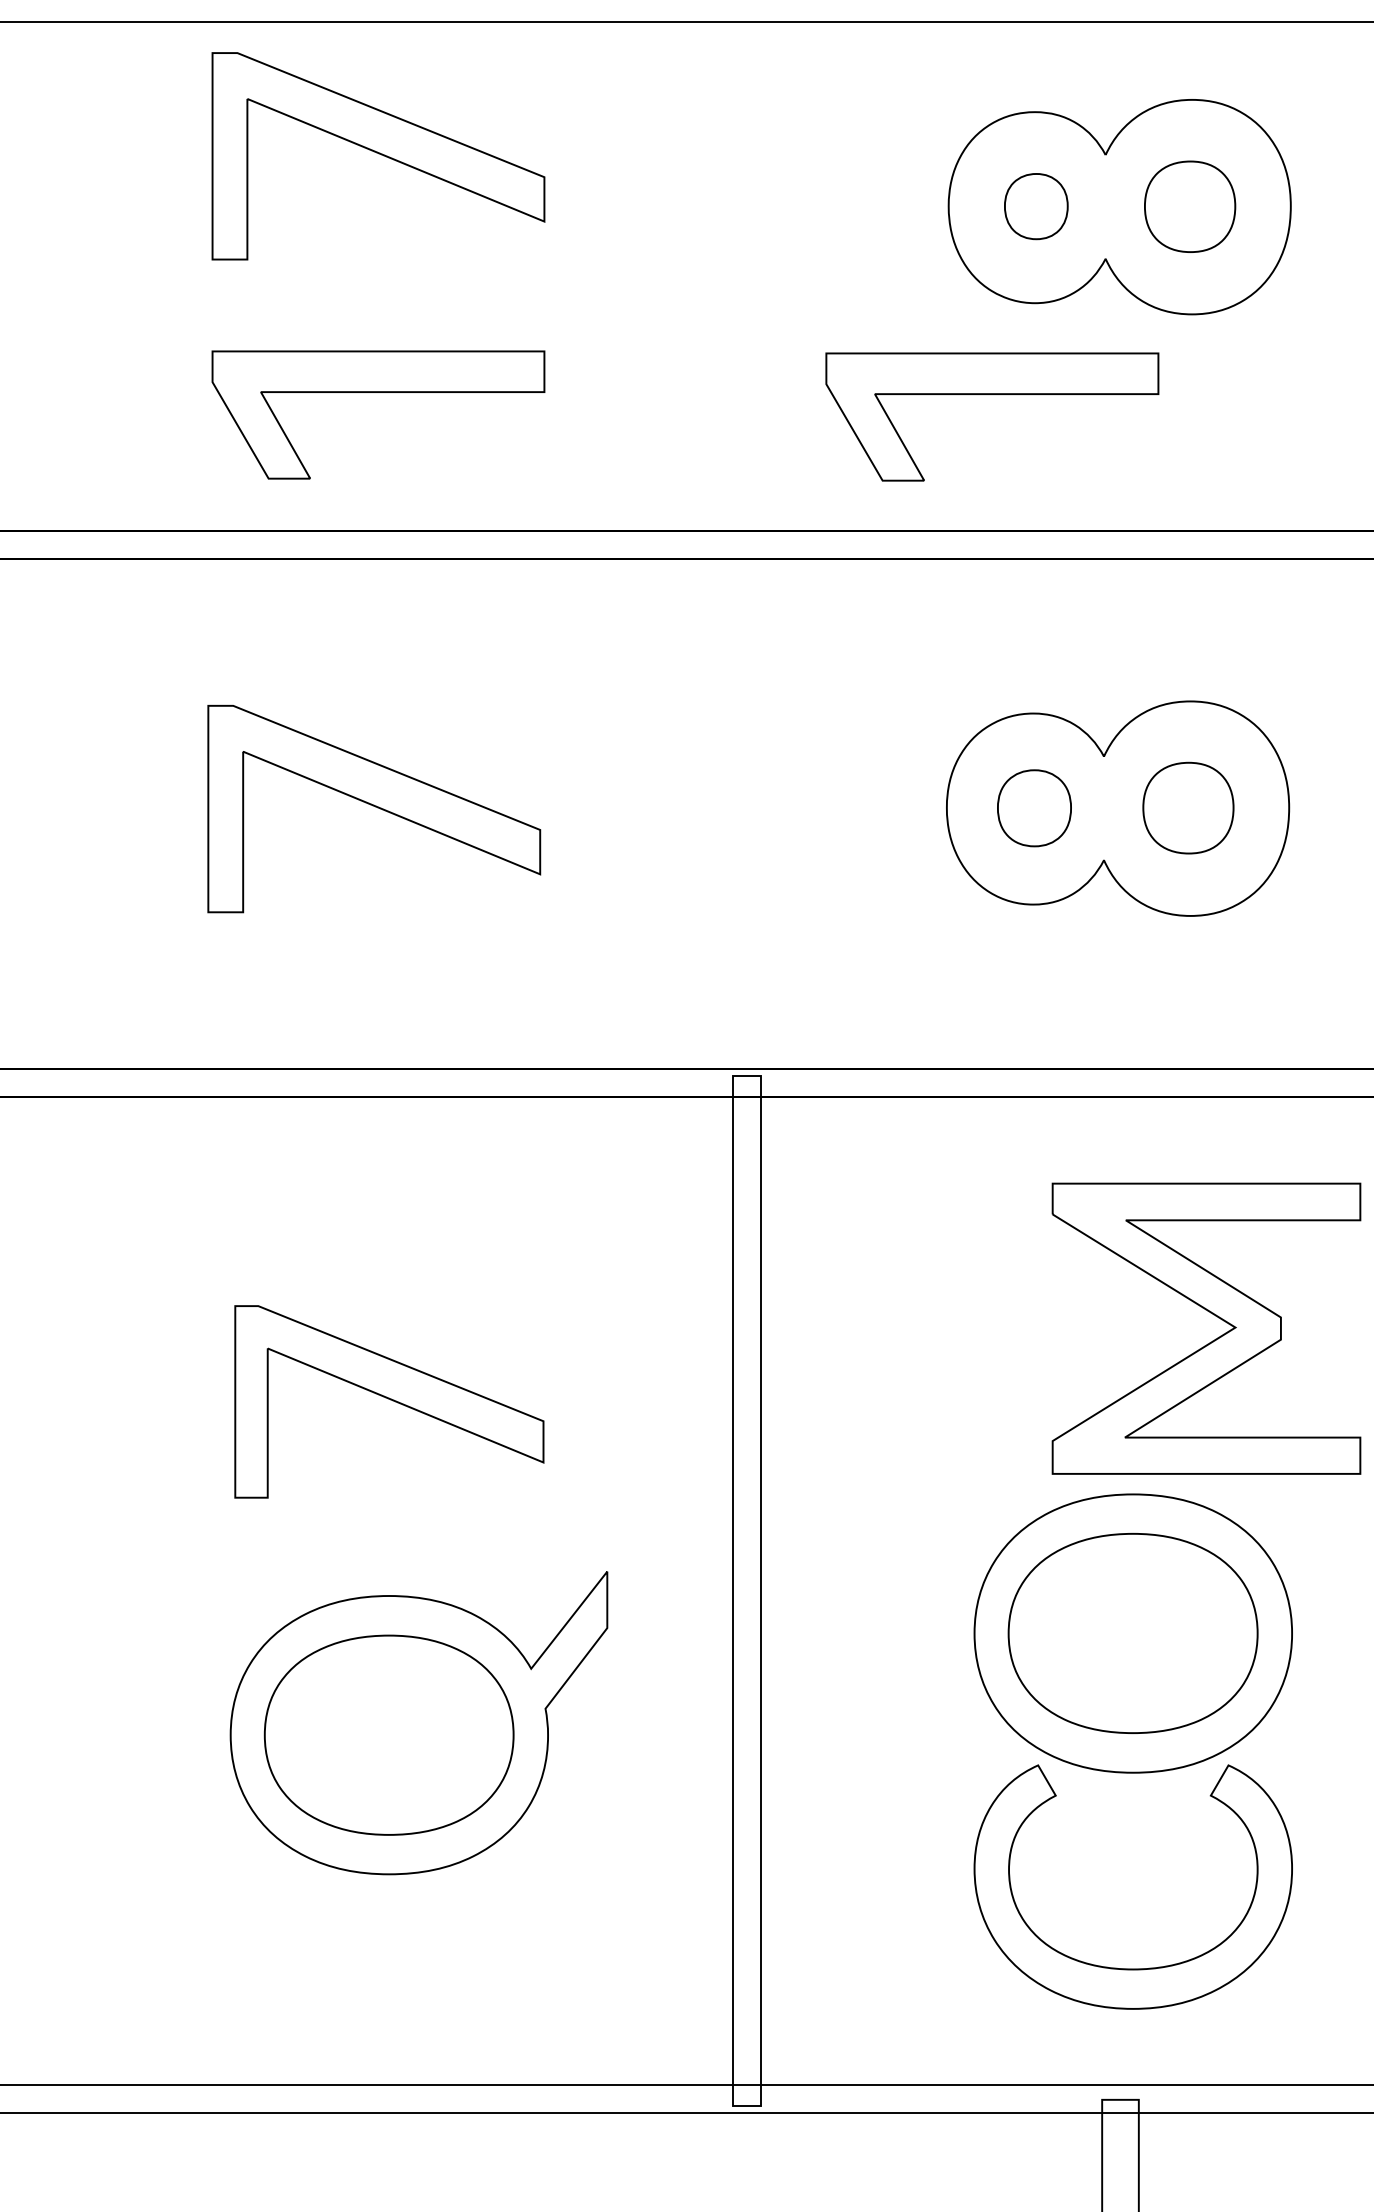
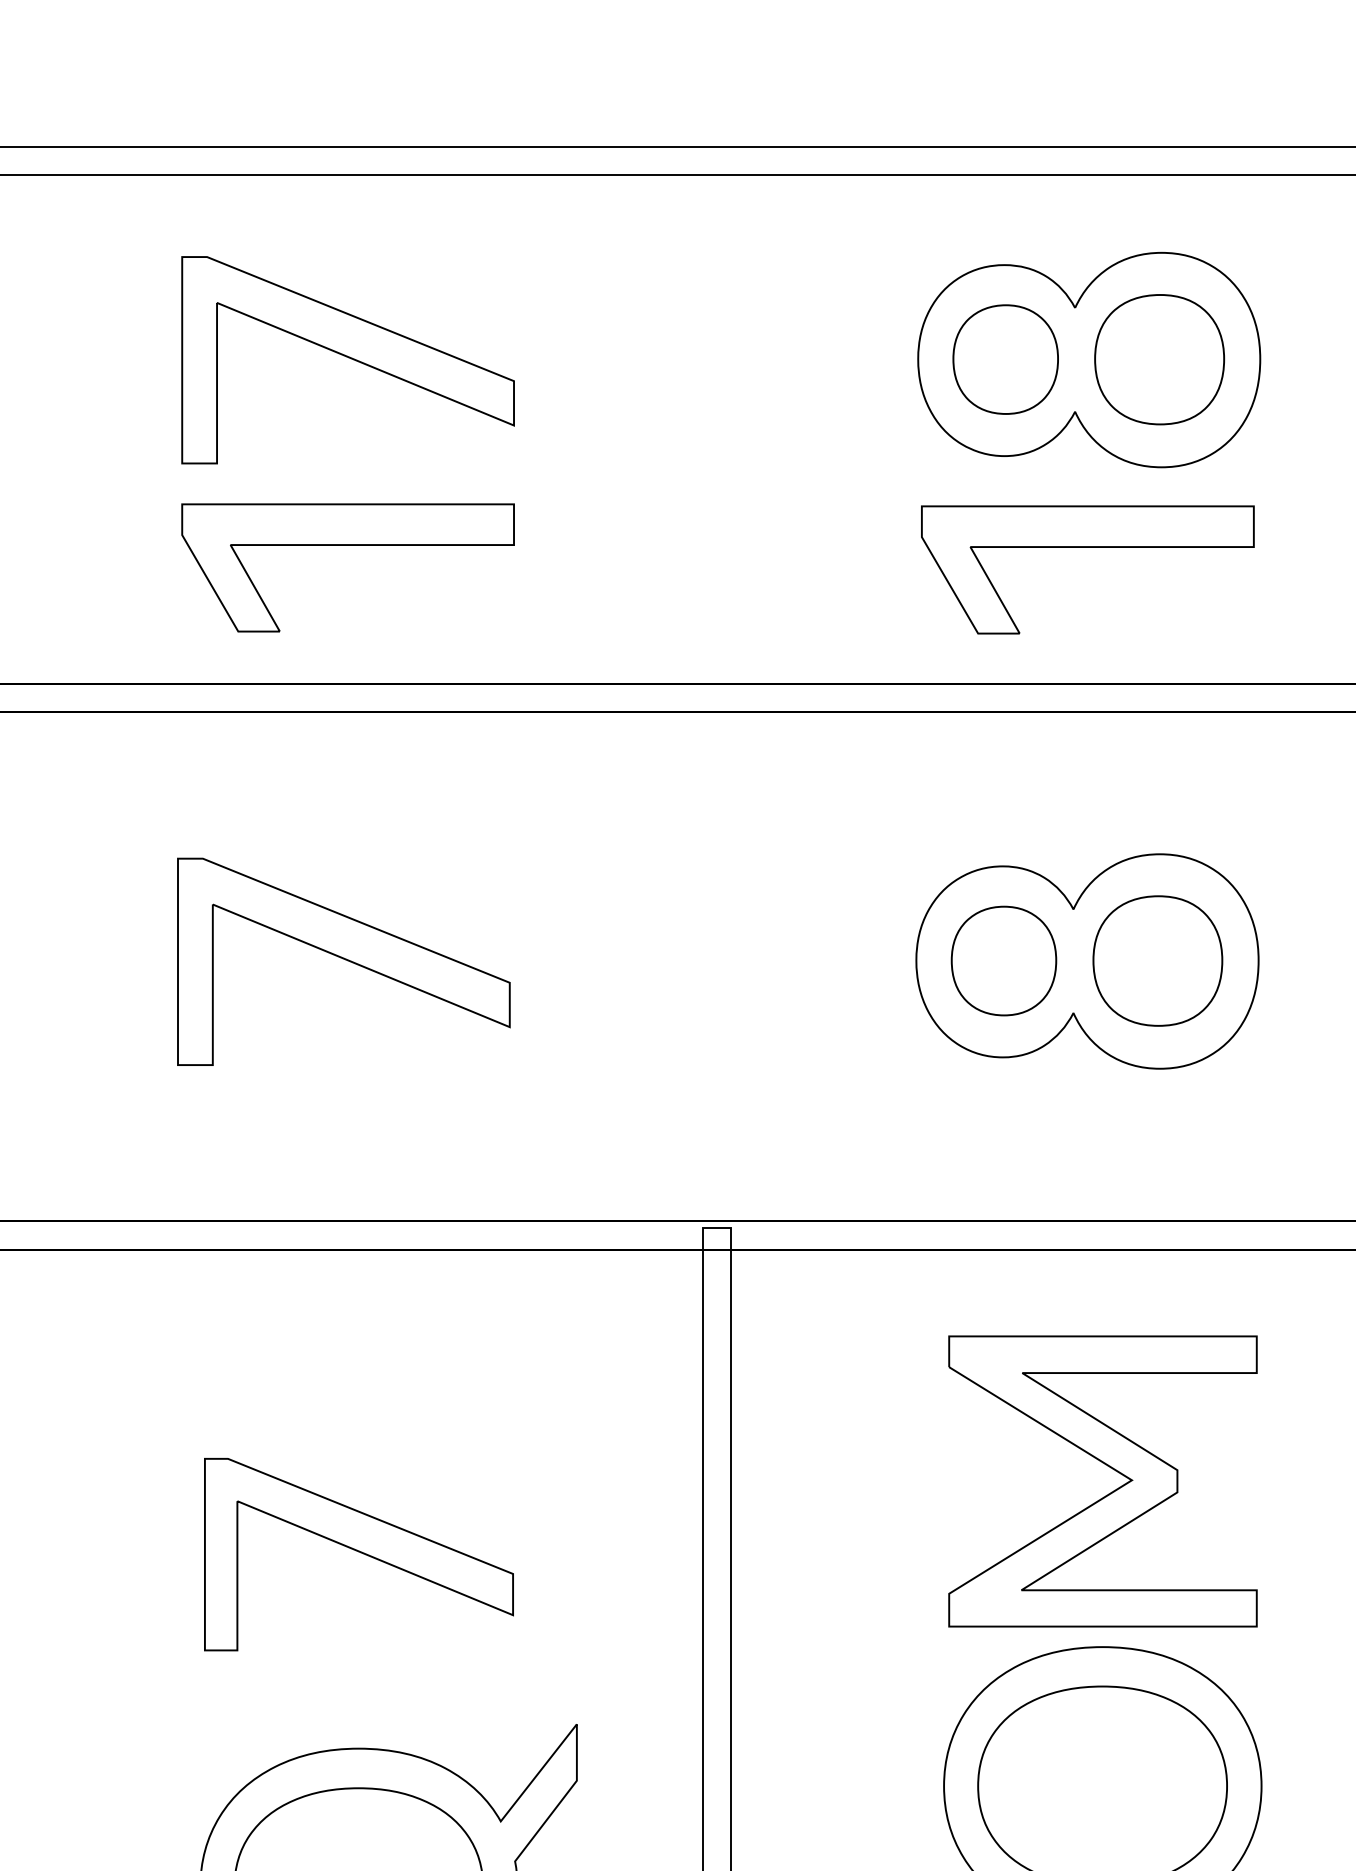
part: (378, 156) -> (348, 360), moved
part: (1036, 206) -> (1005, 359), size x1.67
part: (1189, 206) -> (1158, 359), size x1.43
part: (992, 394) -> (1087, 547), moved
part: (1188, 807) -> (1157, 960), size x1.43
part: (1034, 808) -> (1003, 961), size x1.43
part: (1212, 1340) -> (1108, 1493), moved

